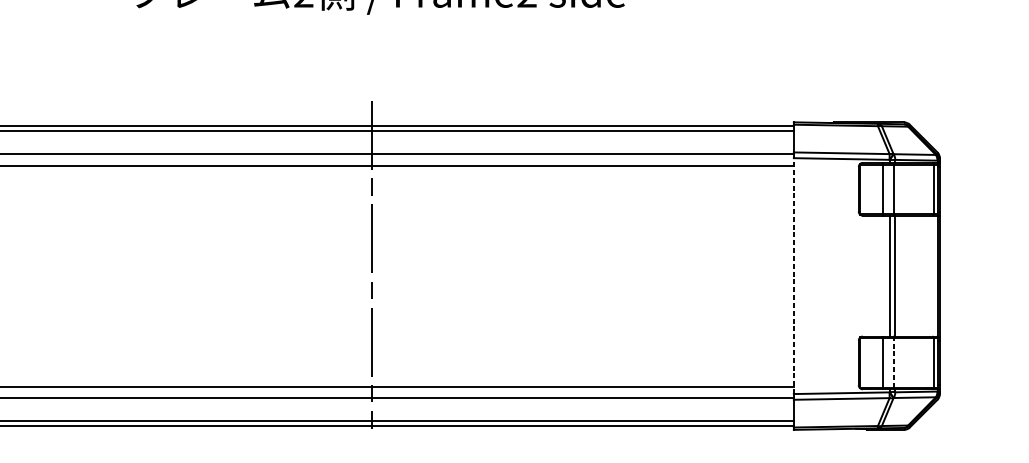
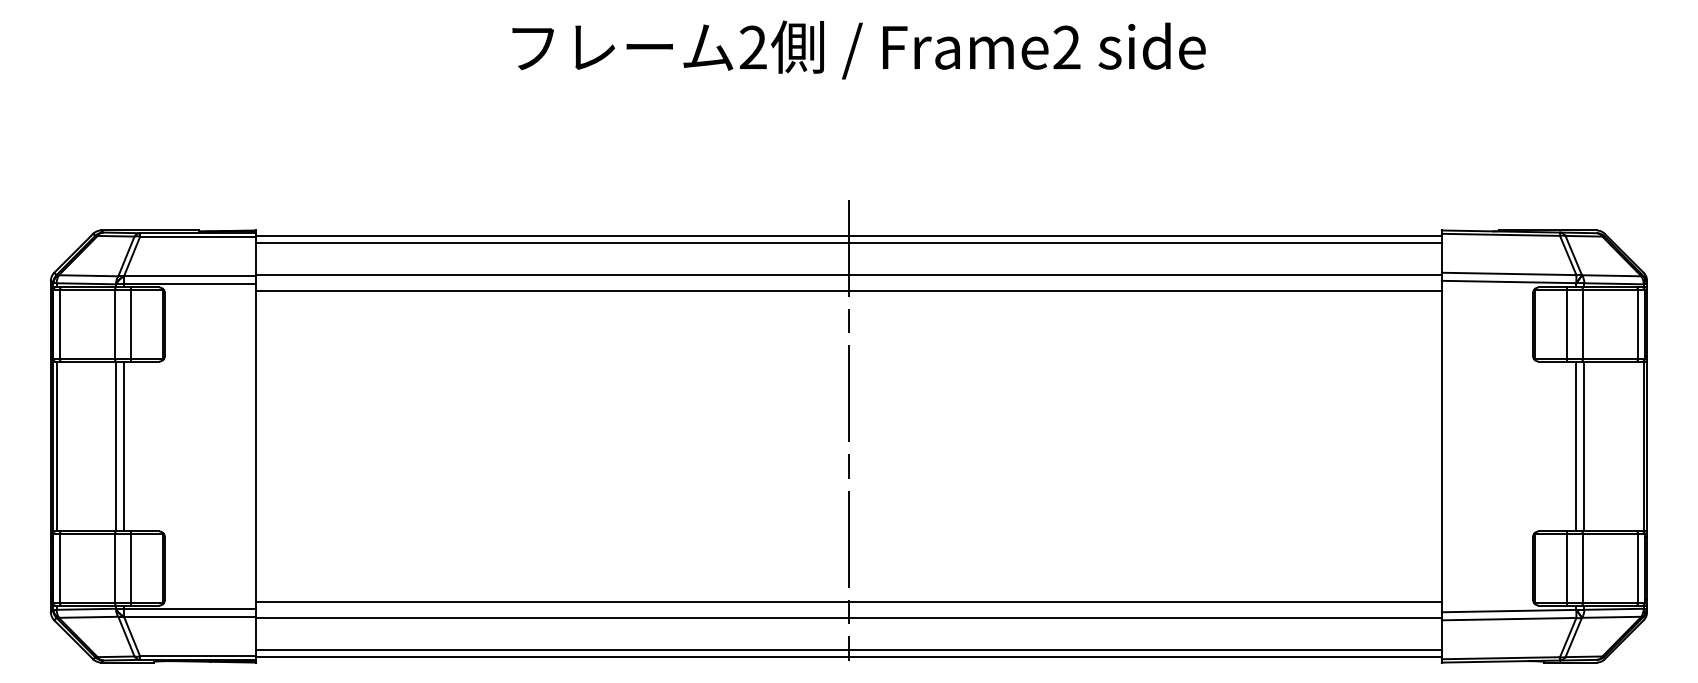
line: (793, 276) -> (1441, 446), dashed -> solid
line: (894, 362) -> (1583, 568), dashed -> solid

